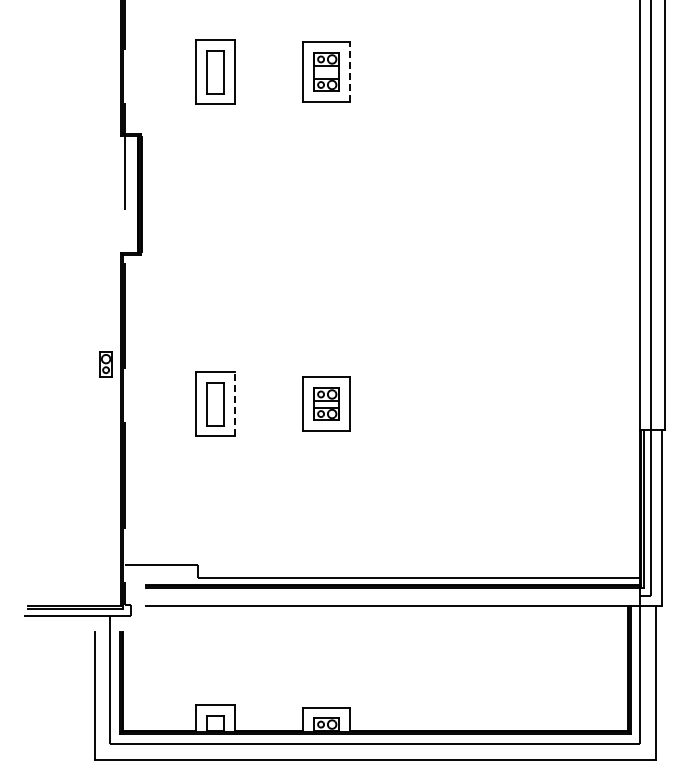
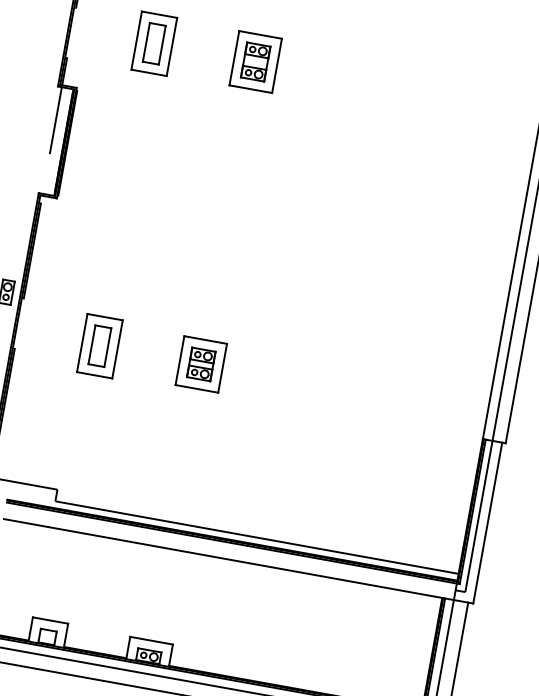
line: (350, 72) -> (277, 66), dashed -> solid
line: (234, 404) -> (117, 349), dashed -> solid

